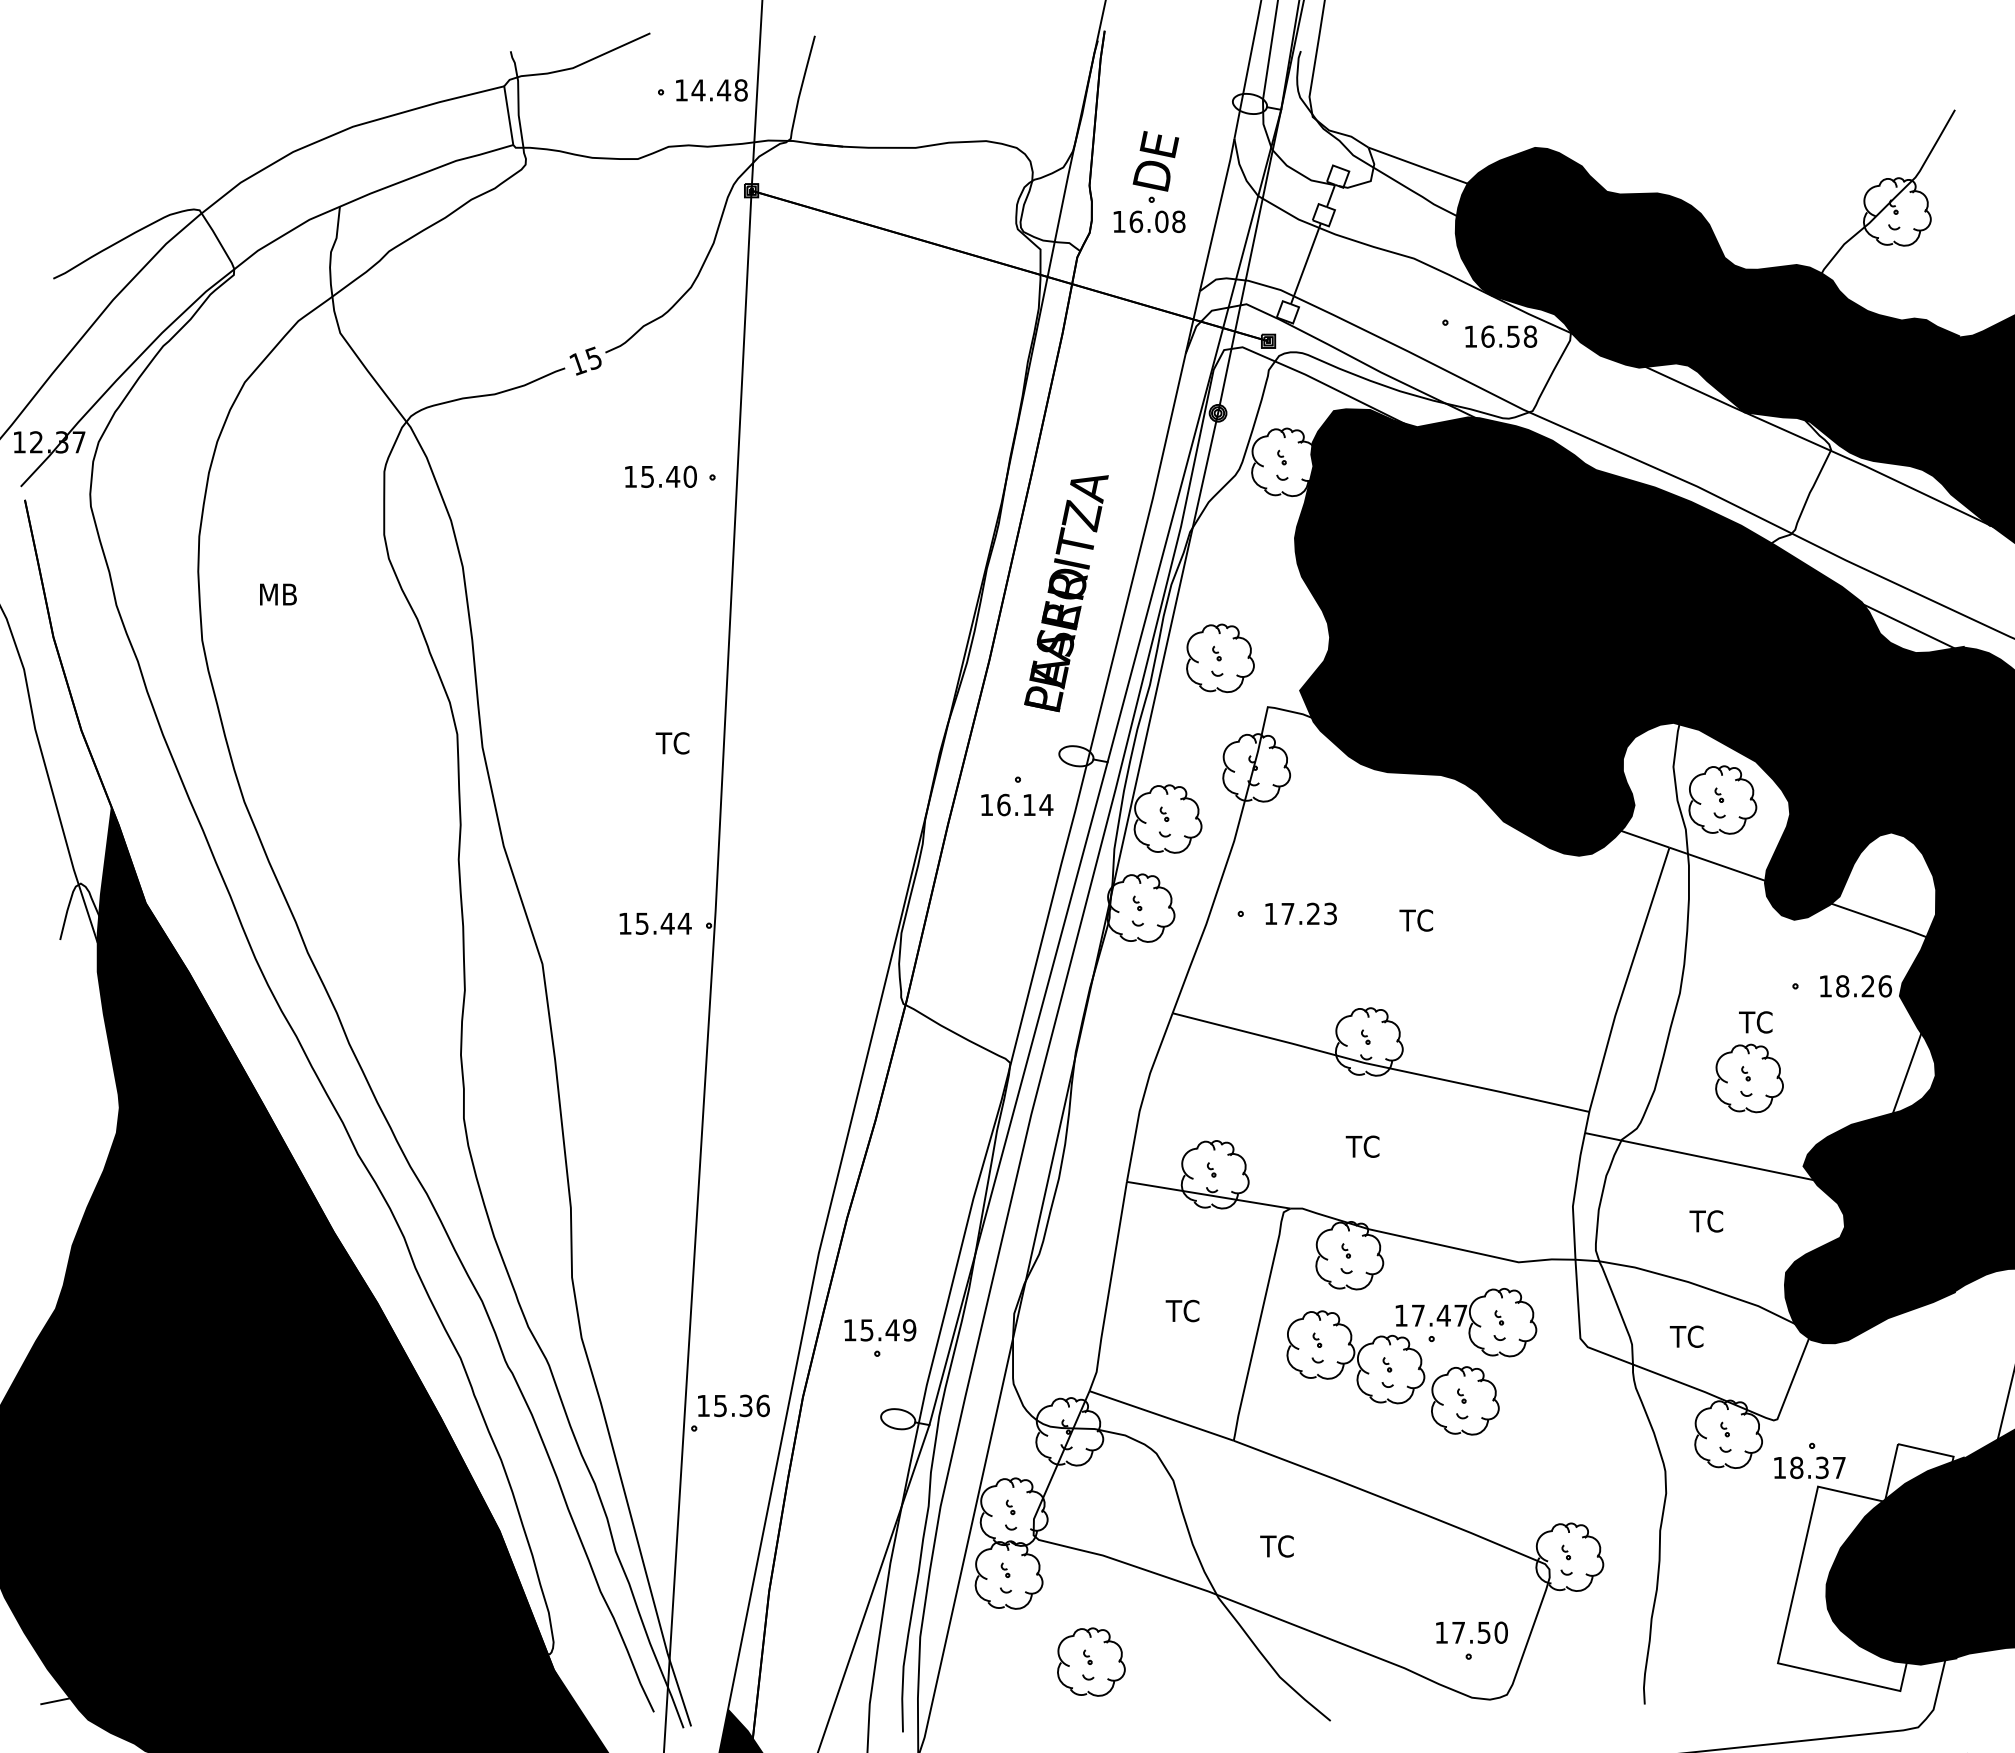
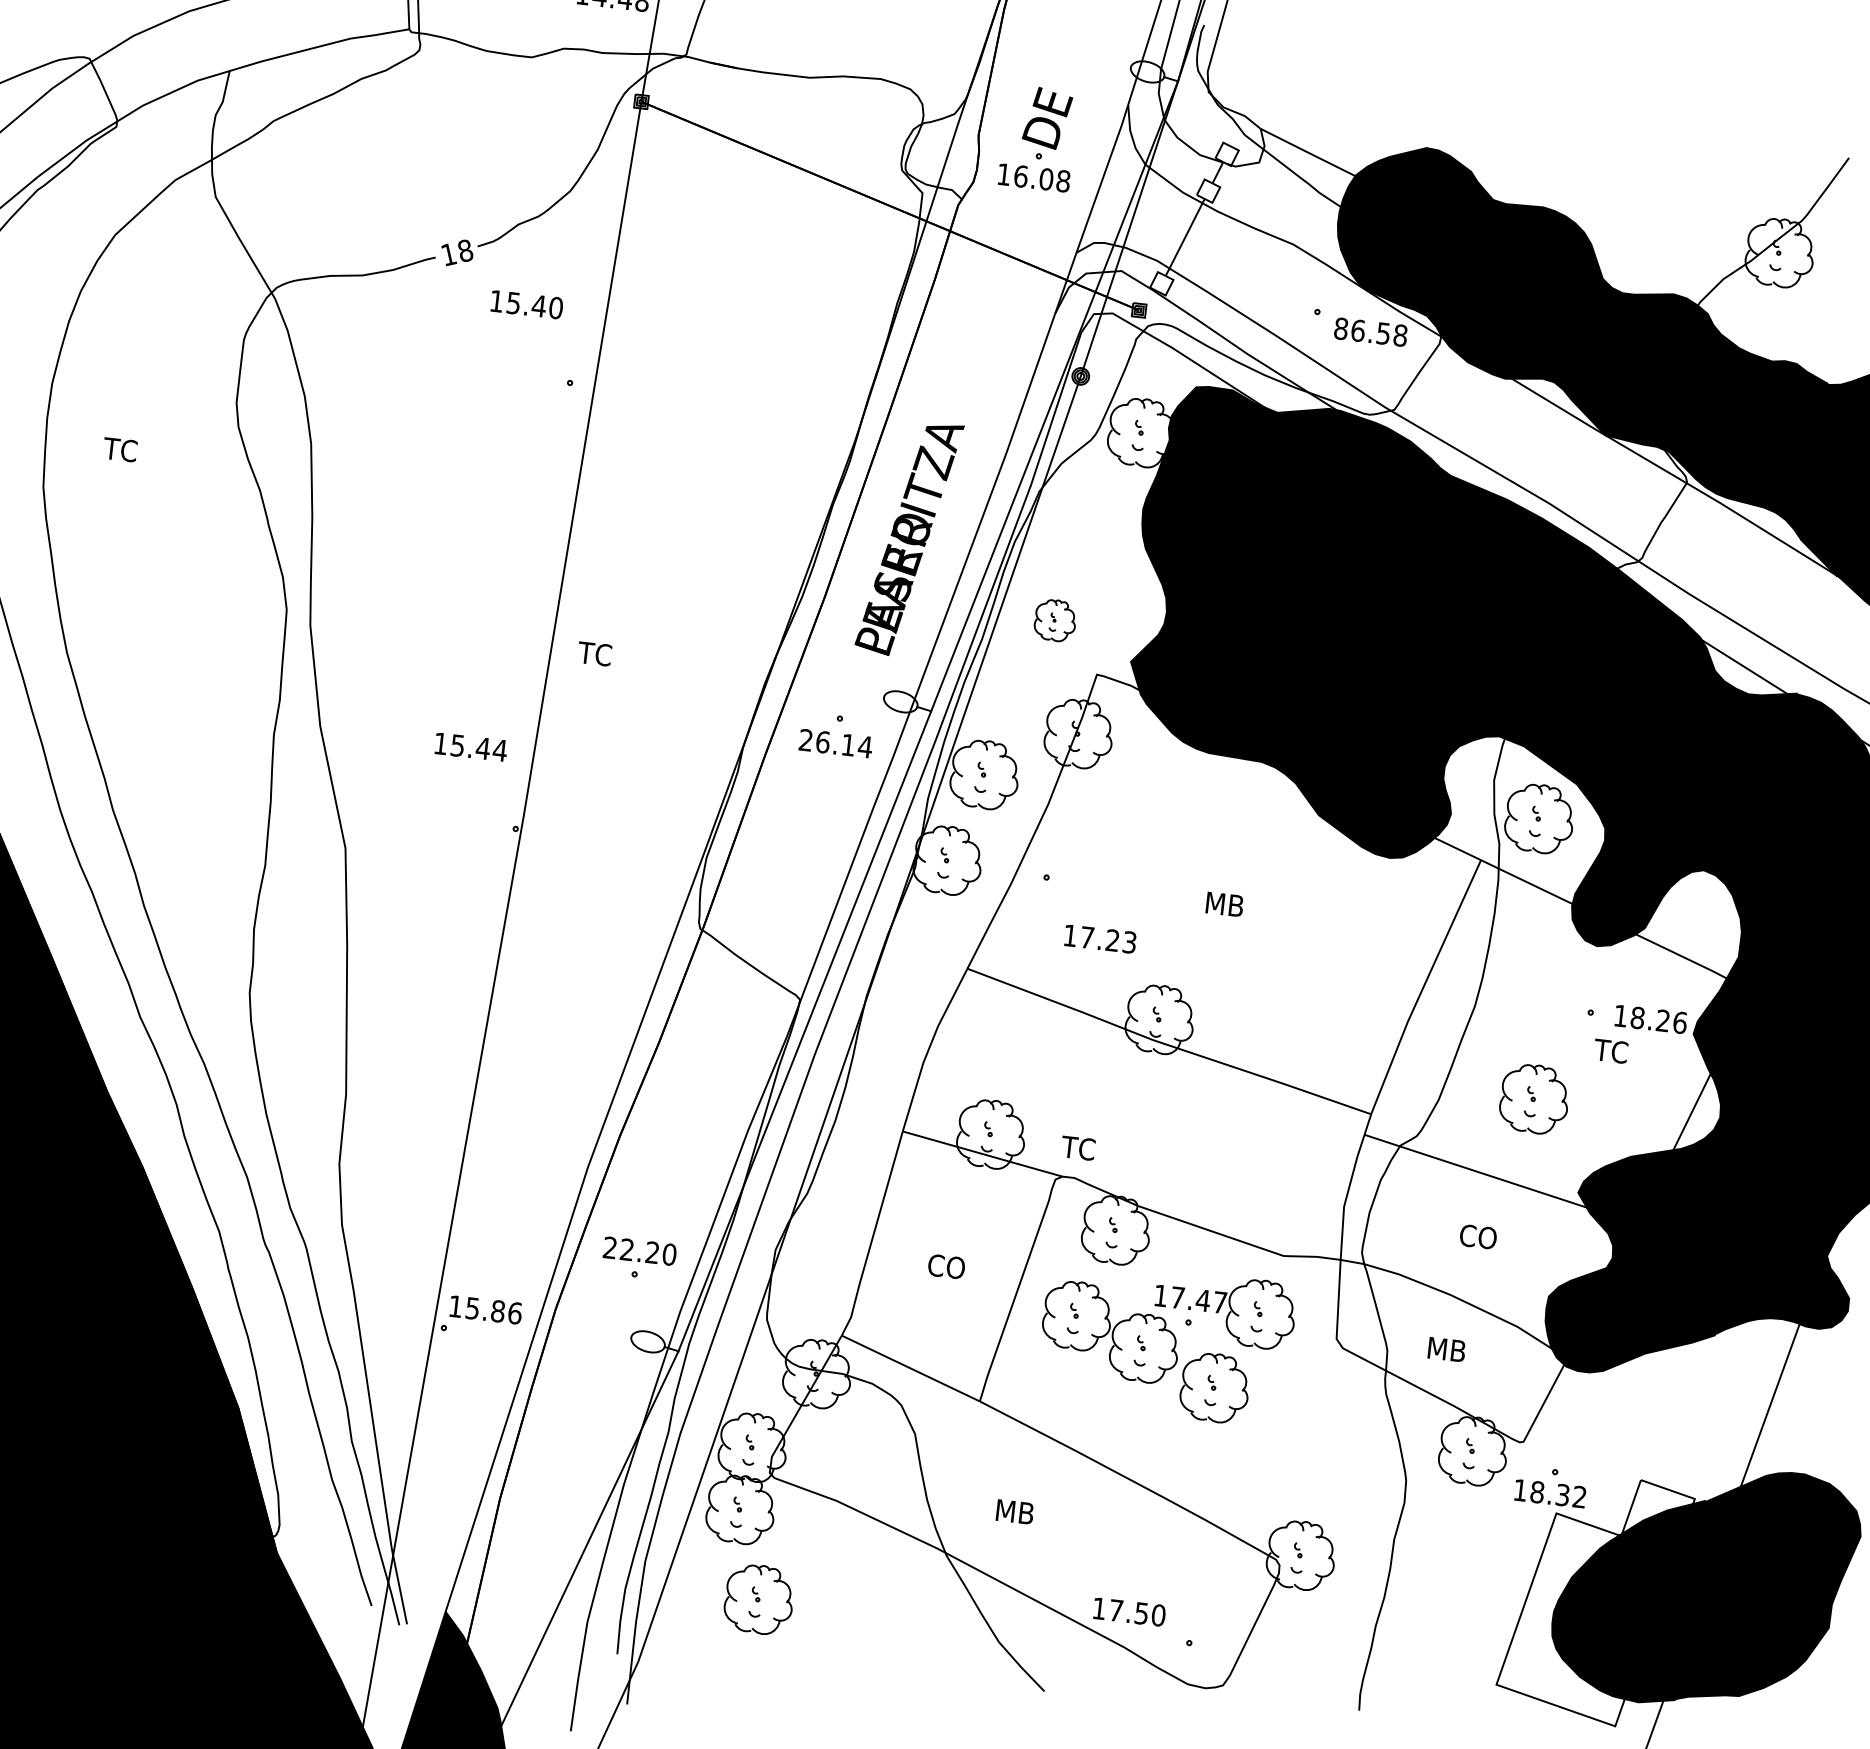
text: (1470, 336) -> (1340, 328), 16.58 -> 86.58
text: (593, 358) -> (465, 250), 15 -> 18
text: (660, 476) -> (526, 304), moved
text: (276, 594) -> (122, 450), MB -> TC
part: (1220, 657) -> (1055, 619), size x0.6
text: (672, 743) -> (594, 654), moved
text: (986, 804) -> (805, 739), 16.14 -> 26.14
text: (1300, 913) -> (1099, 938), moved
text: (1418, 920) -> (1222, 904), TC -> MB
text: (655, 923) -> (471, 746), moved
text: (1755, 1022) -> (1610, 1051), moved
text: (1362, 1146) -> (1078, 1148), moved
text: (1708, 1221) -> (1477, 1236), TC -> CO
text: (1184, 1310) -> (945, 1266), TC -> CO
text: (879, 1330) -> (639, 1251), 15.49 -> 22.20
text: (1689, 1336) -> (1445, 1349), TC -> MB
text: (745, 1405) -> (497, 1310), 15.36 -> 15.86
text: (1838, 1467) -> (1579, 1496), 18.37 -> 18.32
text: (1279, 1546) -> (1013, 1511), TC -> MB
text: (1471, 1632) -> (1129, 1611), moved
part: (1091, 1661) -> (759, 1598), moved

